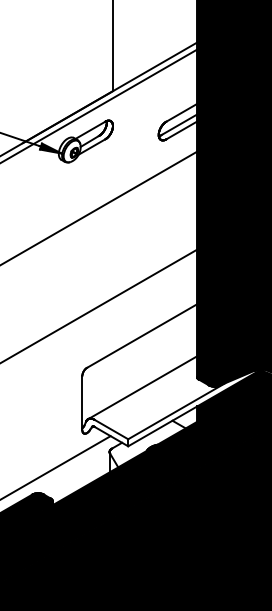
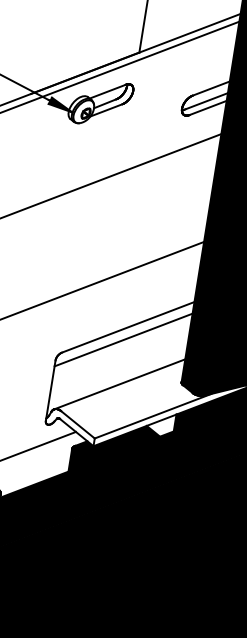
line: (139, 347) -> (123, 339), added
fill: (147, 446) -> (114, 449), added

